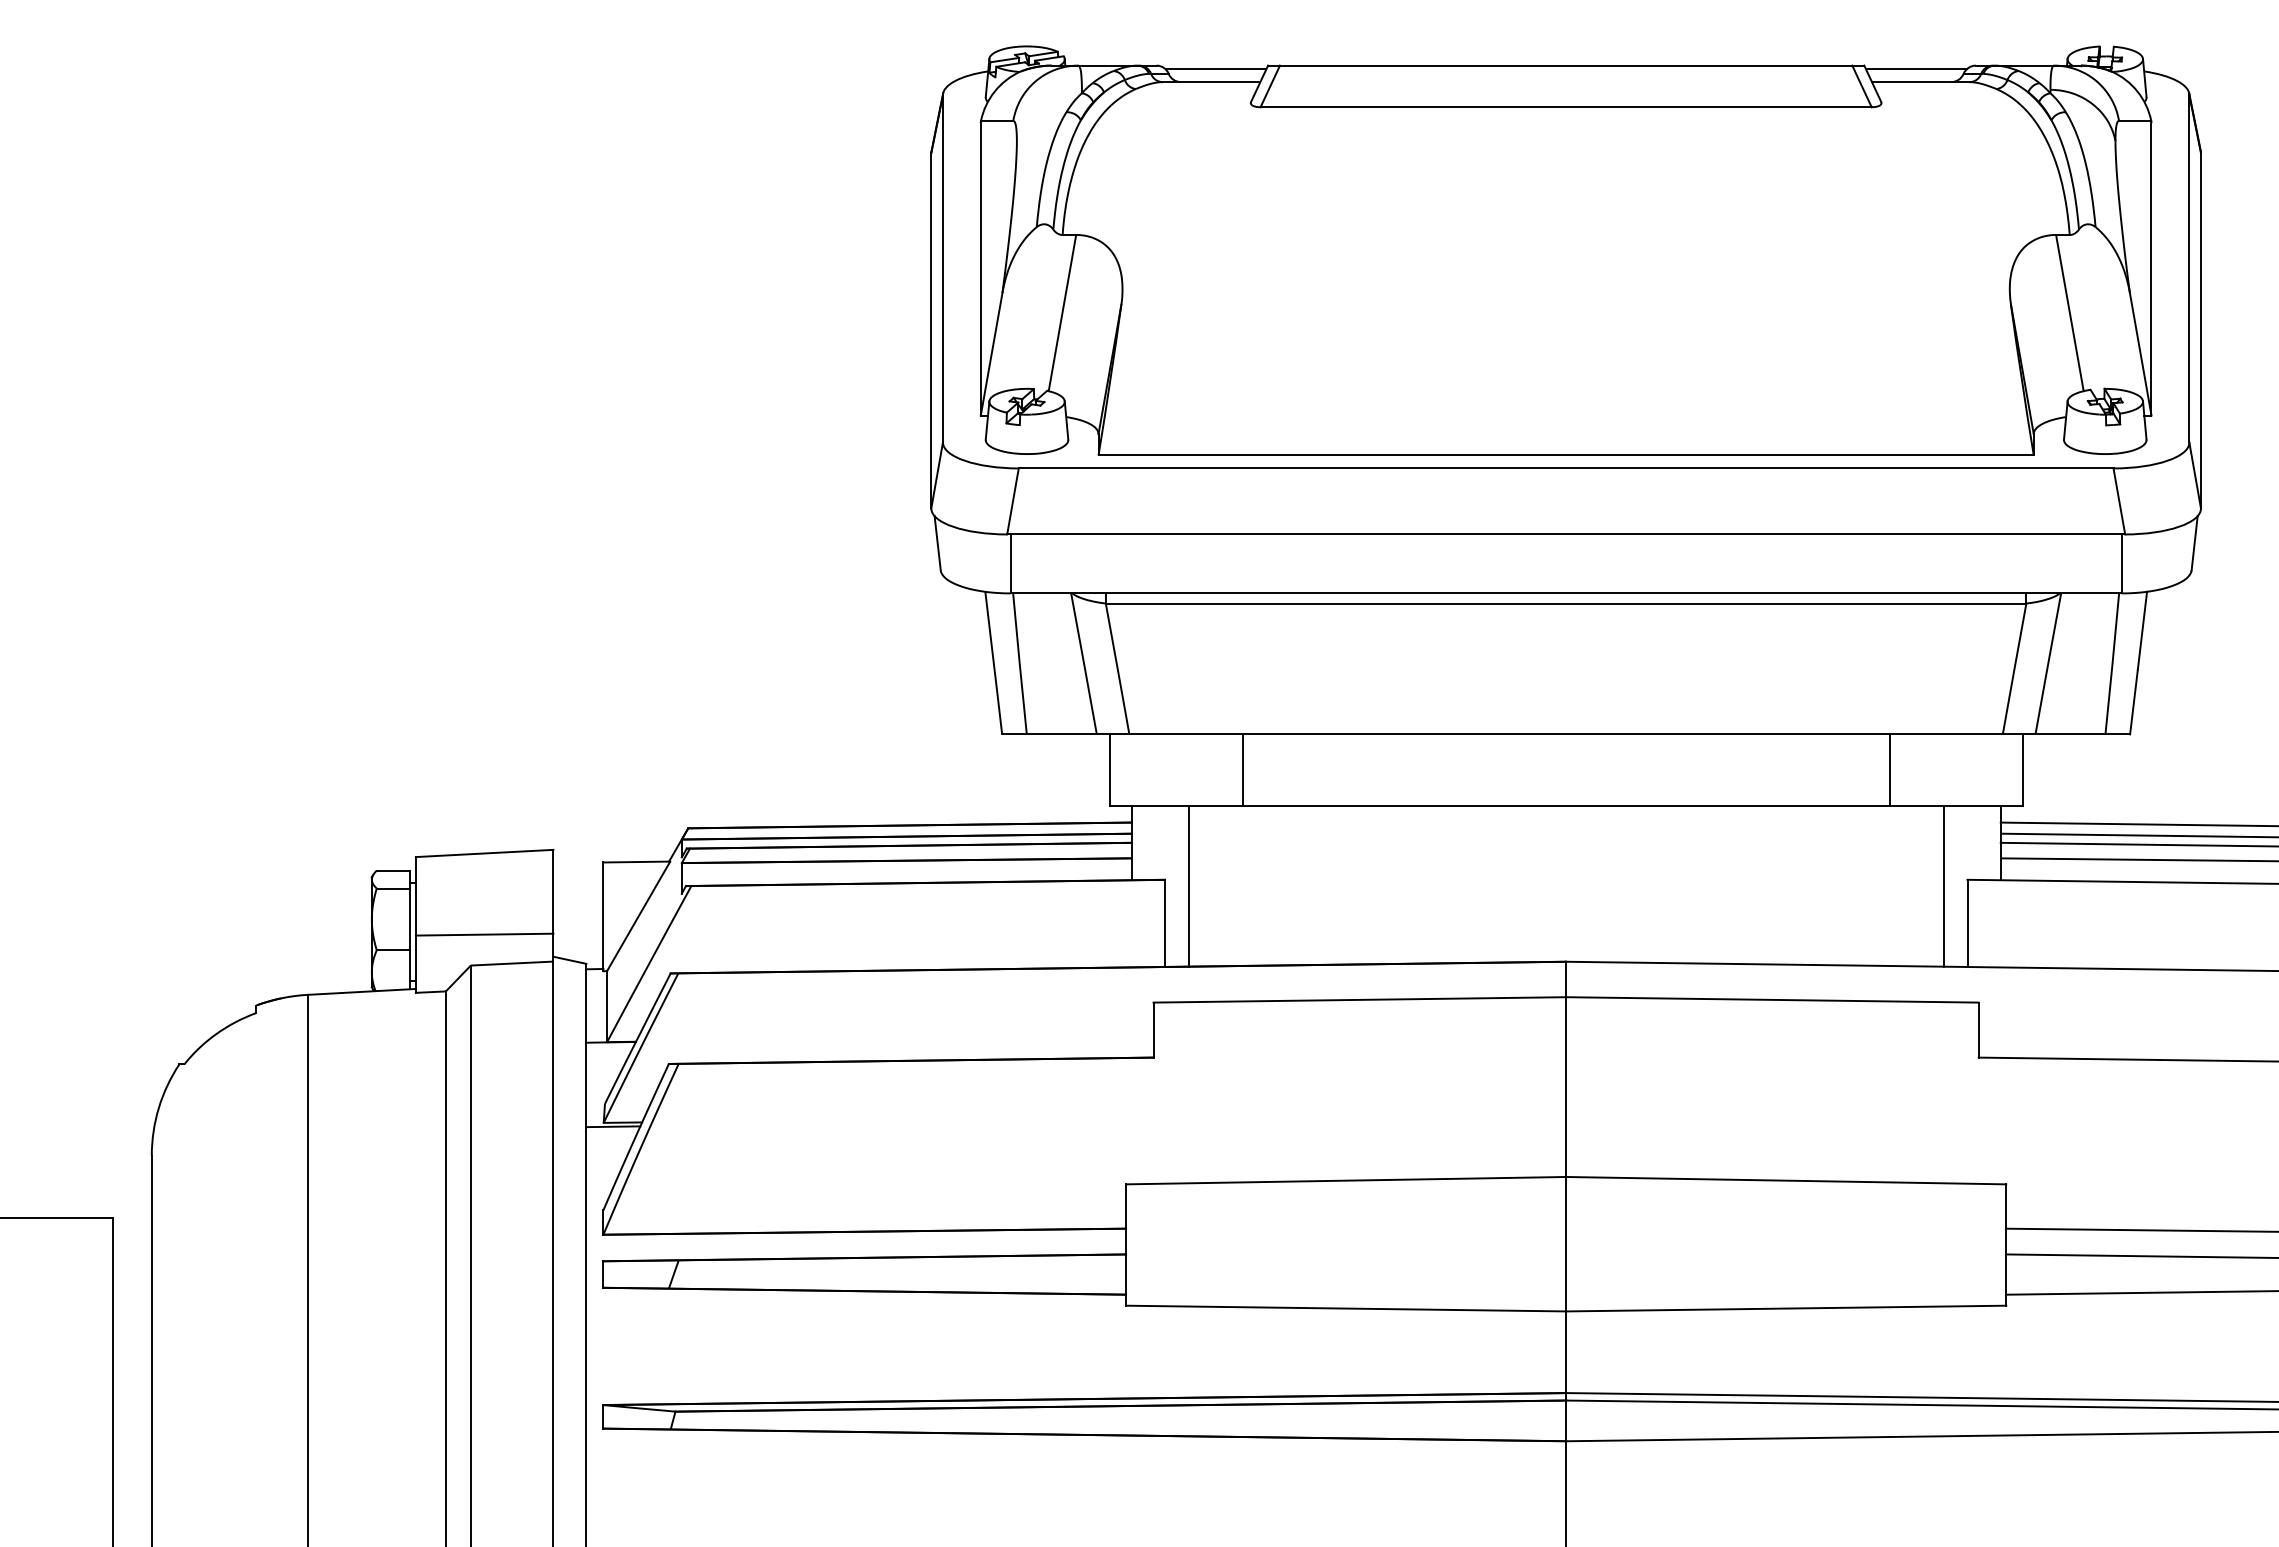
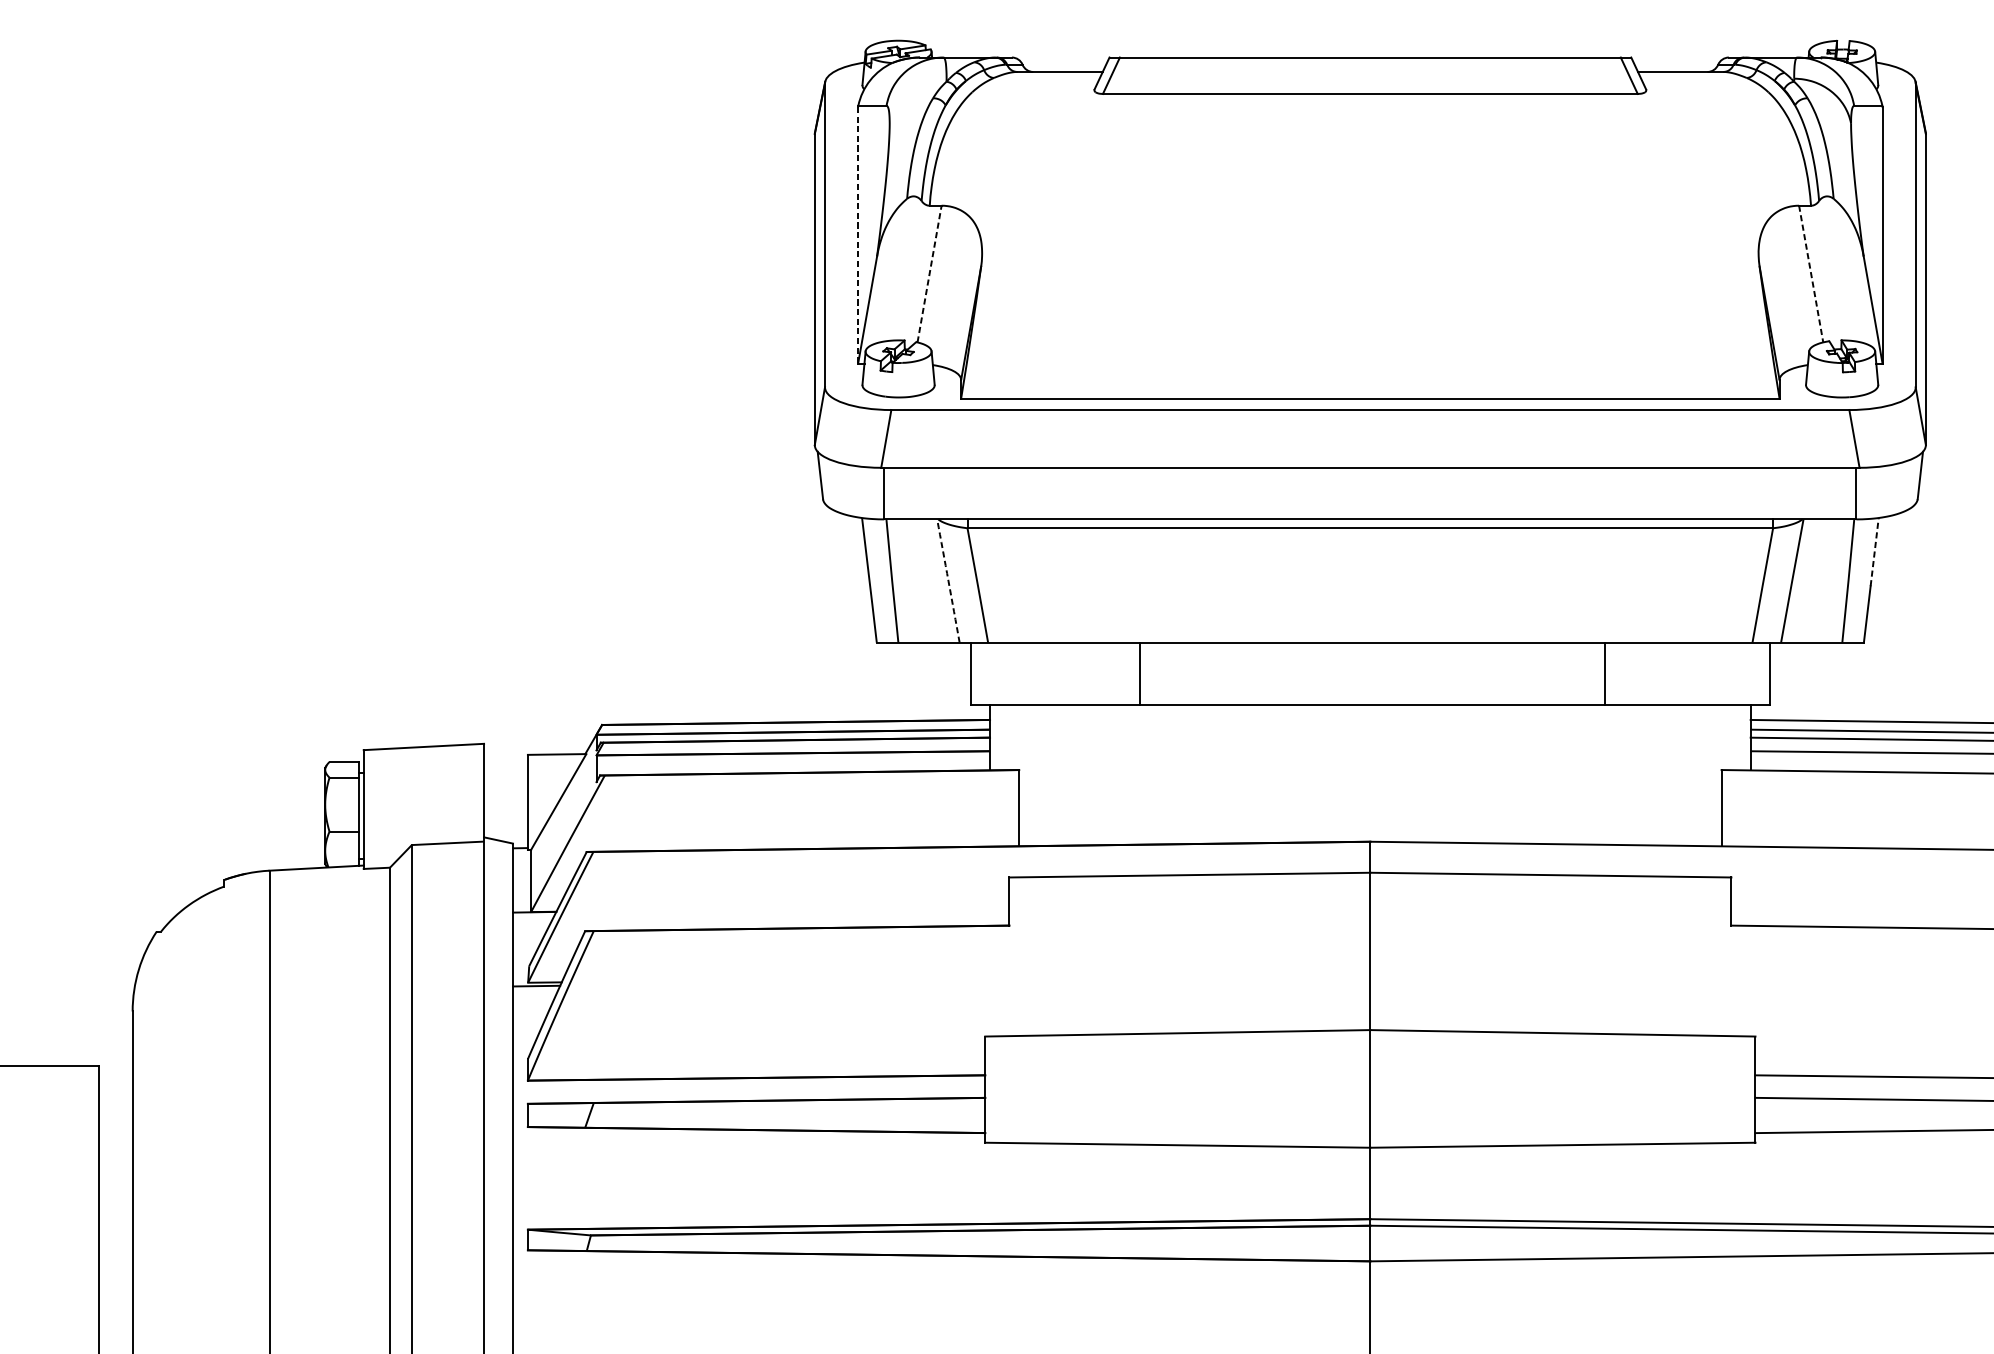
line: (1215, 69) -> (1063, 60), removed
line: (1915, 69) -> (1676, 60), removed
line: (980, 268) -> (857, 235), solid -> dashed
line: (1062, 312) -> (929, 273), solid -> dashed
line: (2069, 313) -> (1810, 274), solid -> dashed
line: (2142, 630) -> (1874, 551), solid -> dashed
arc: (1084, 663) -> (948, 580), solid -> dashed
line: (1242, 769) -> (1139, 673), moved
line: (1889, 769) -> (1605, 673), moved
line: (1188, 885) -> (1039, 775), removed
line: (1943, 885) -> (1700, 775), removed
line: (484, 934) -> (423, 817), removed

